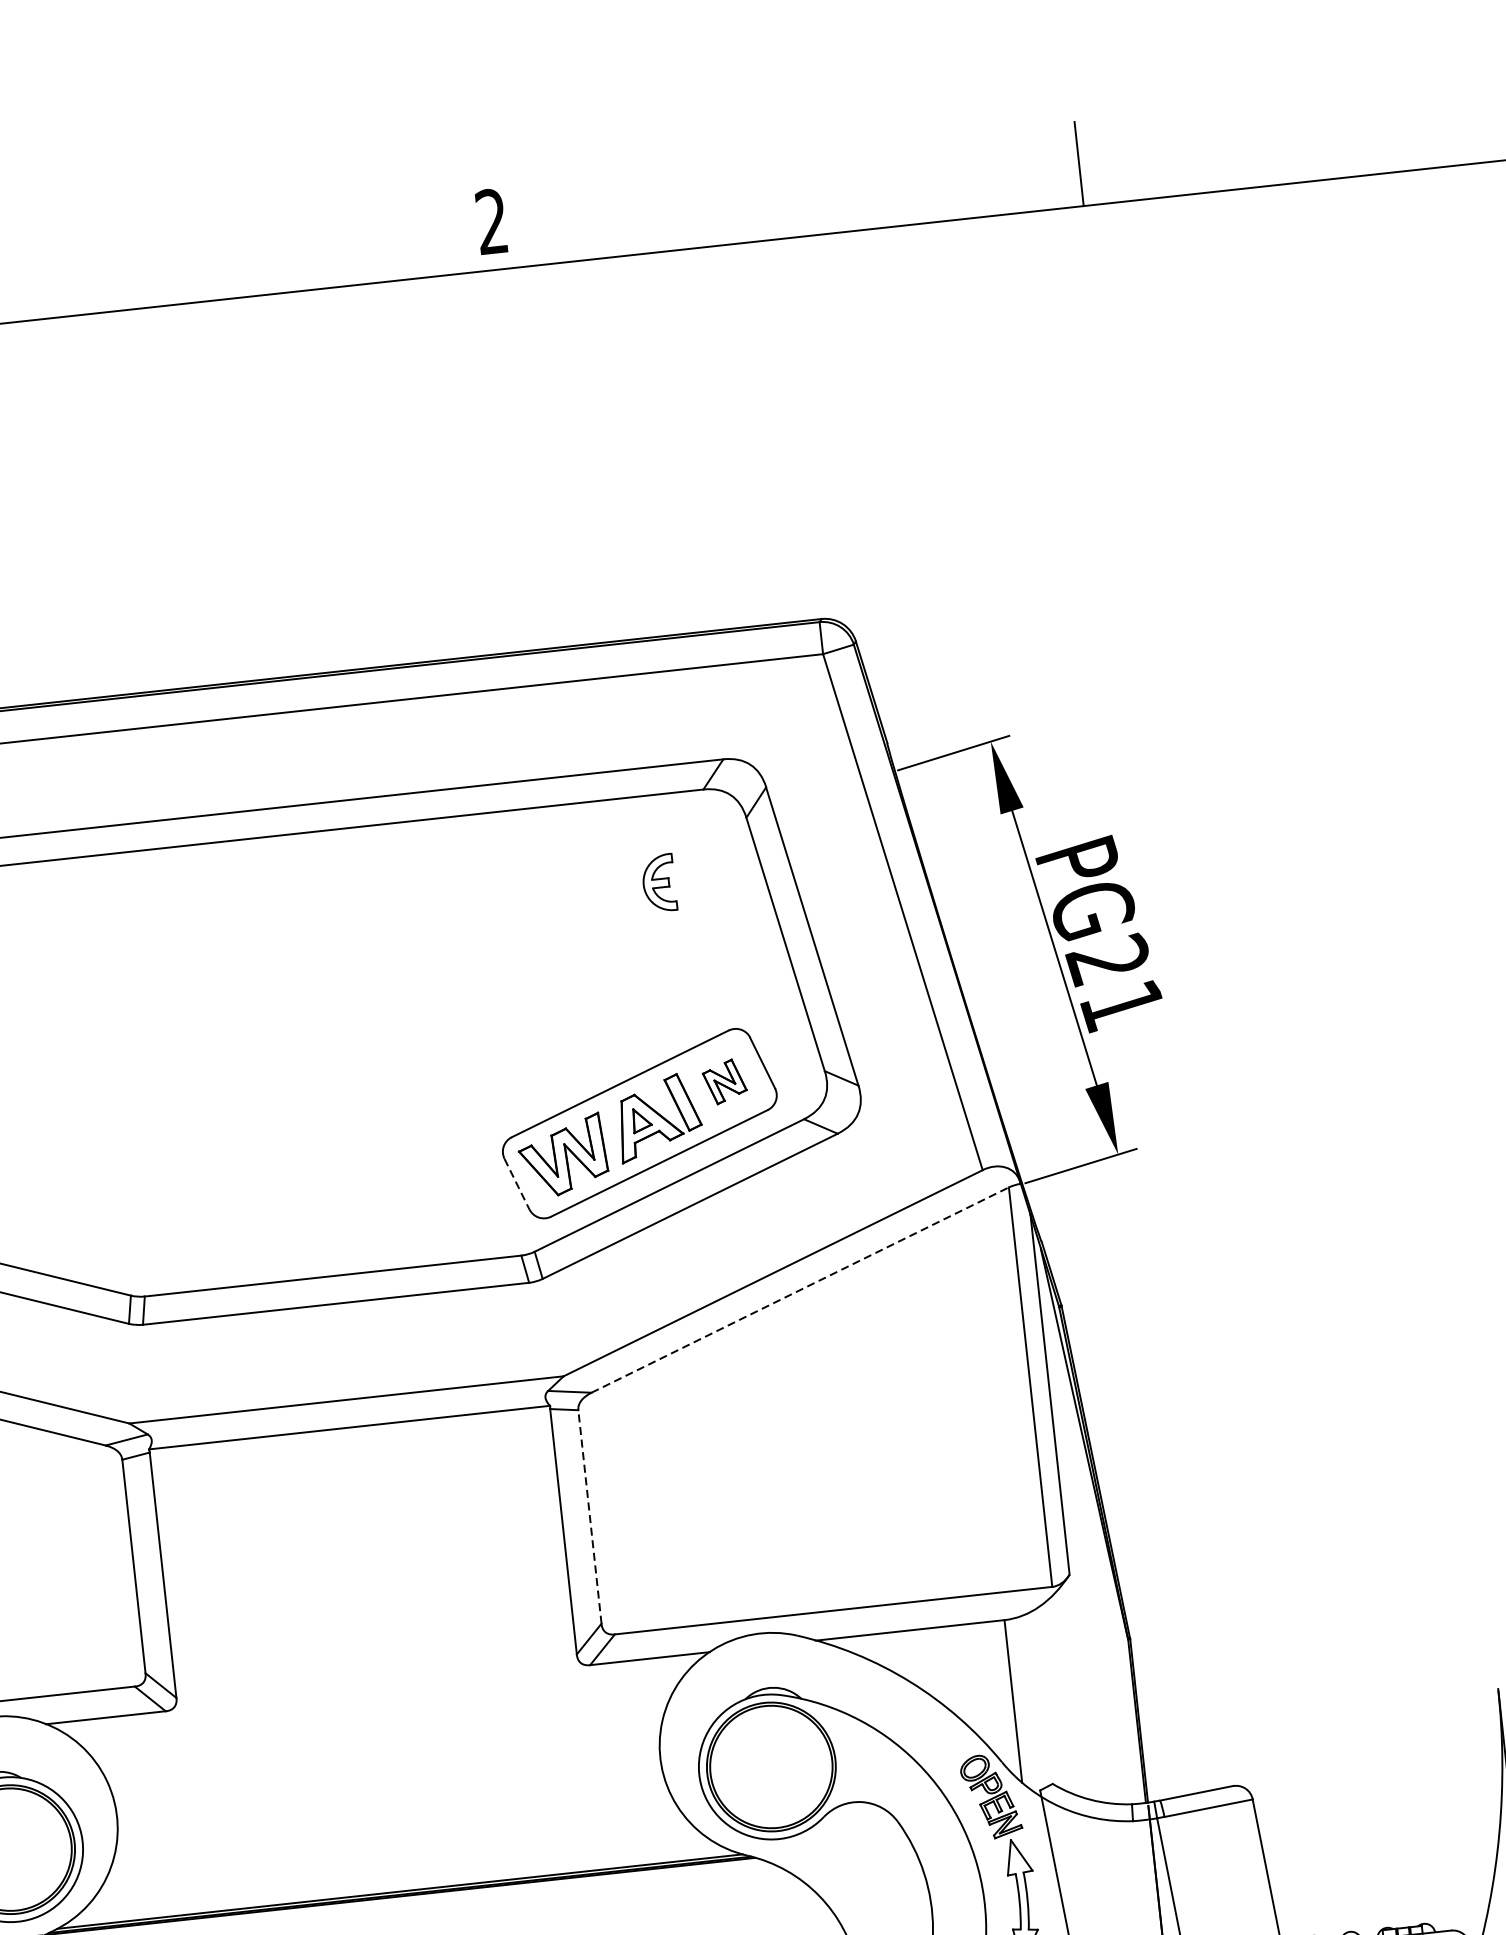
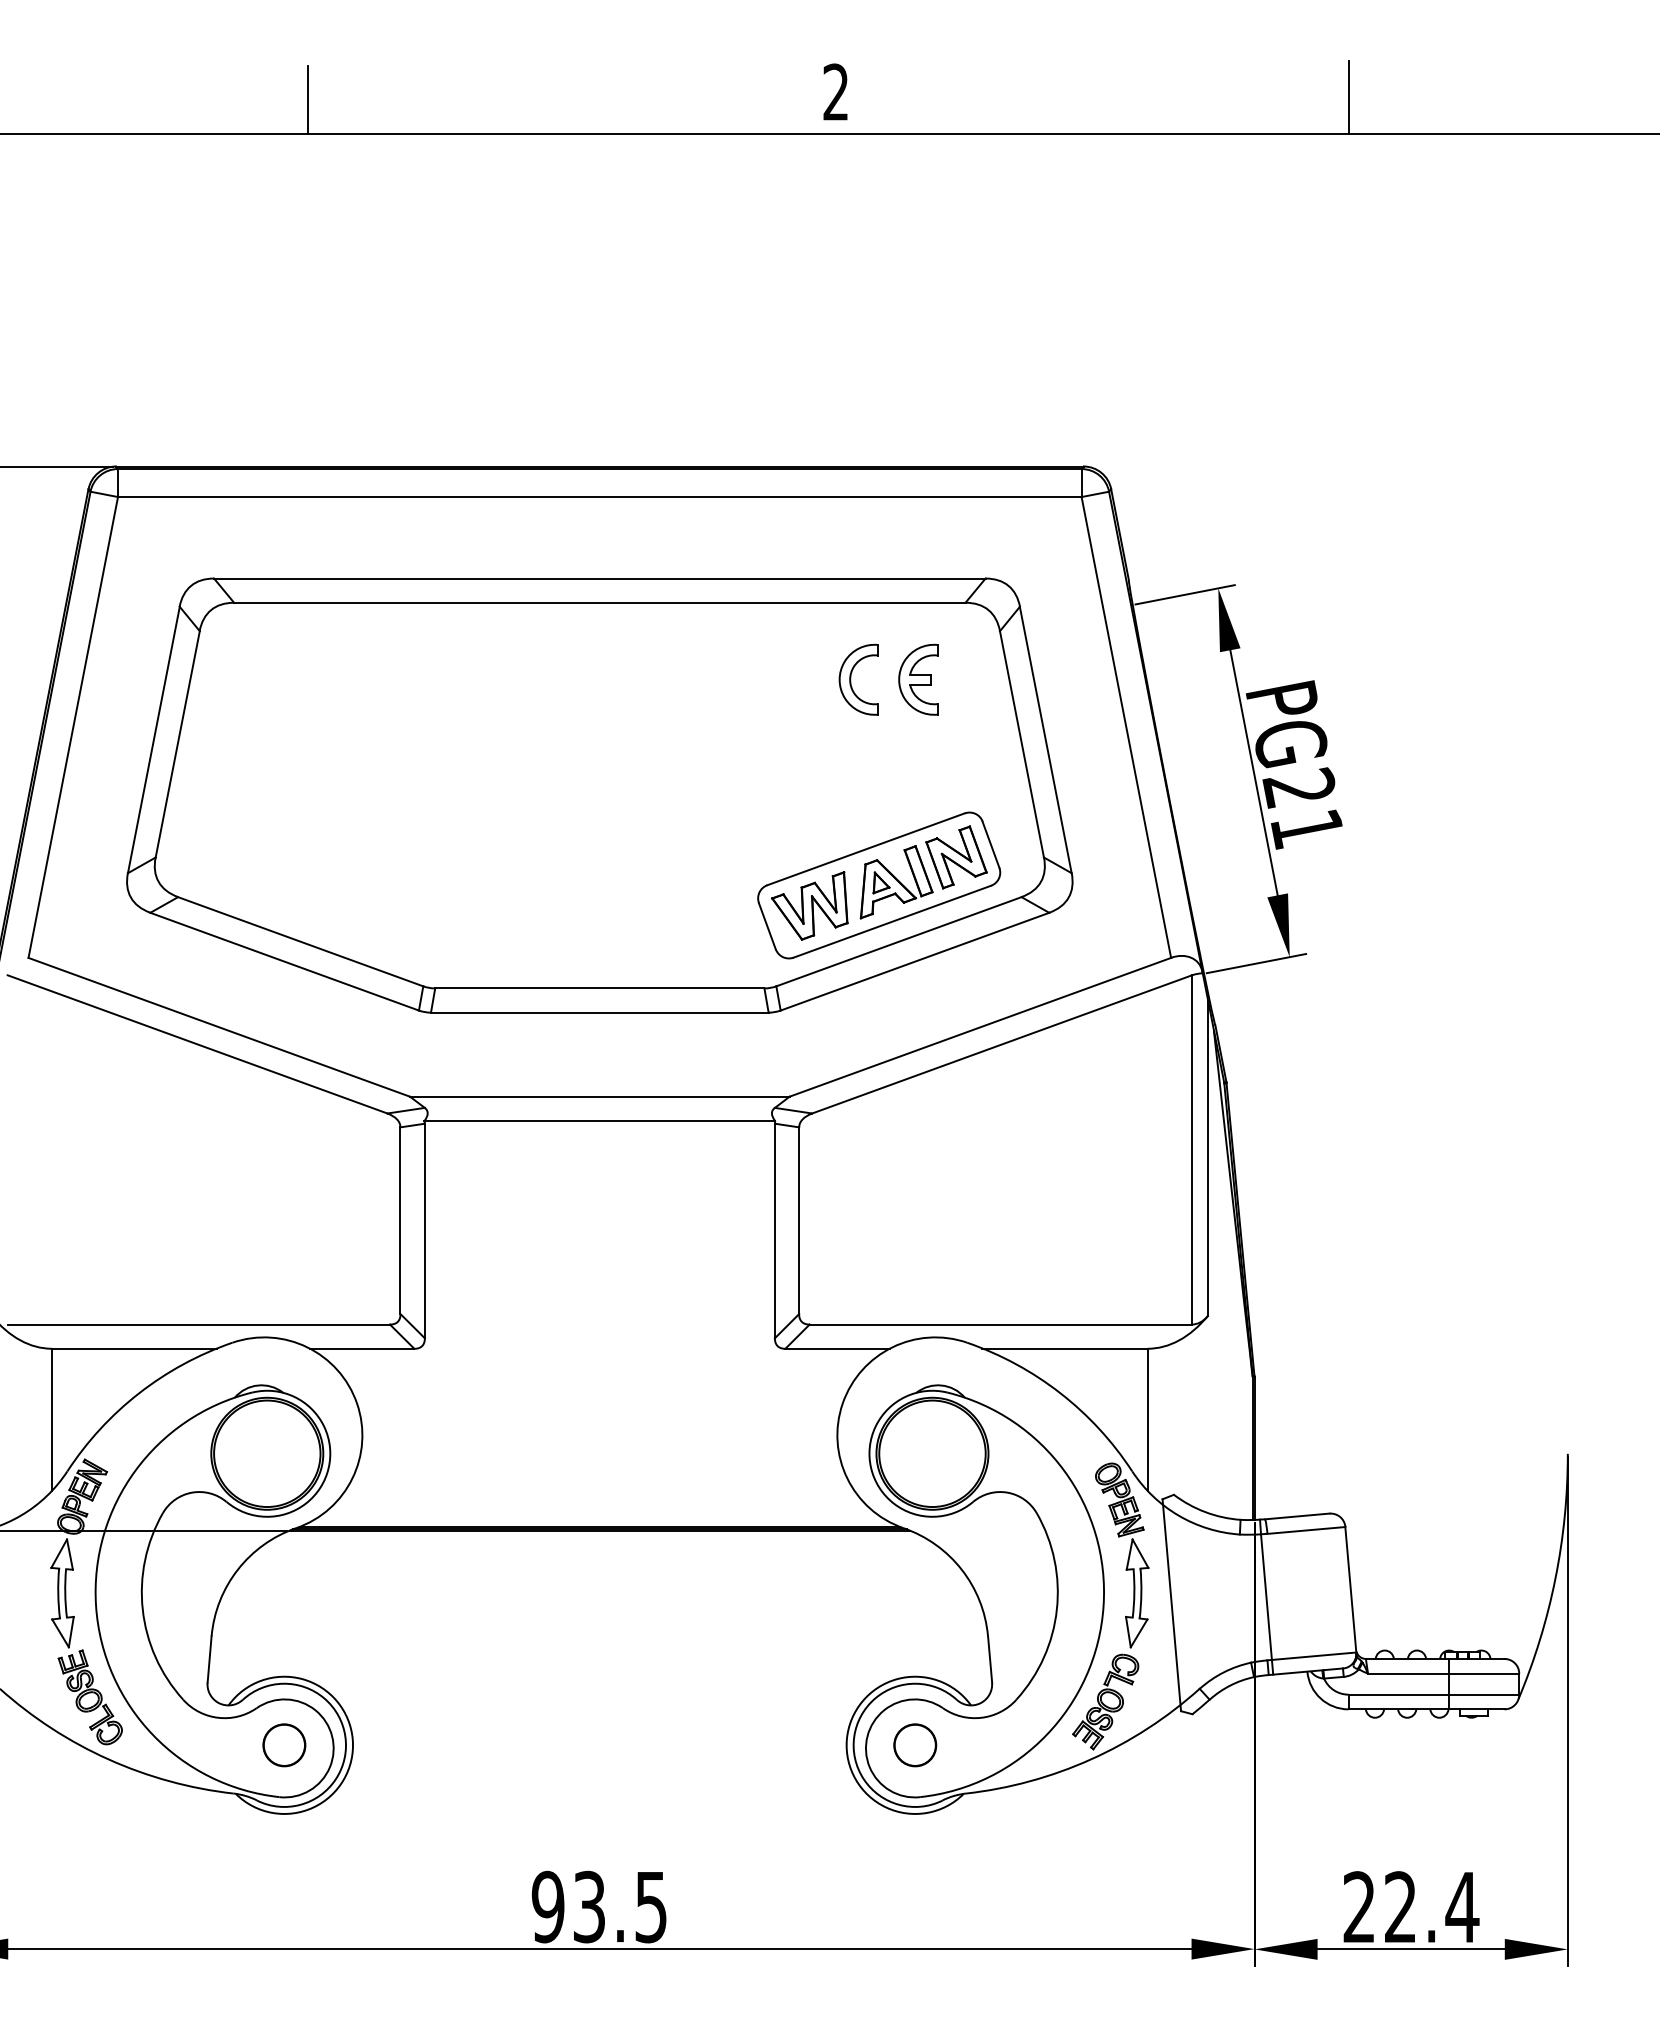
part: (659, 883) -> (918, 679), size x1.43
part: (582, 891) -> (851, 679), added
part: (724, 1081) -> (956, 857), size x1.67
line: (517, 1184) -> (767, 926), dashed -> solid
line: (800, 1290) -> (1002, 1044), dashed -> solid
line: (590, 1516) -> (799, 1220), dashed -> solid

